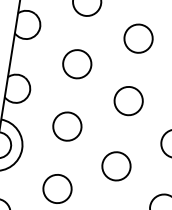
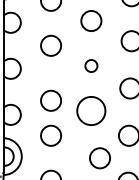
circle: (138, 37) -> (91, 65), size x0.6
circle: (76, 63) -> (50, 100), moved
circle: (128, 100) -> (91, 110), size x1.4
circle: (115, 166) -> (99, 158), moved

